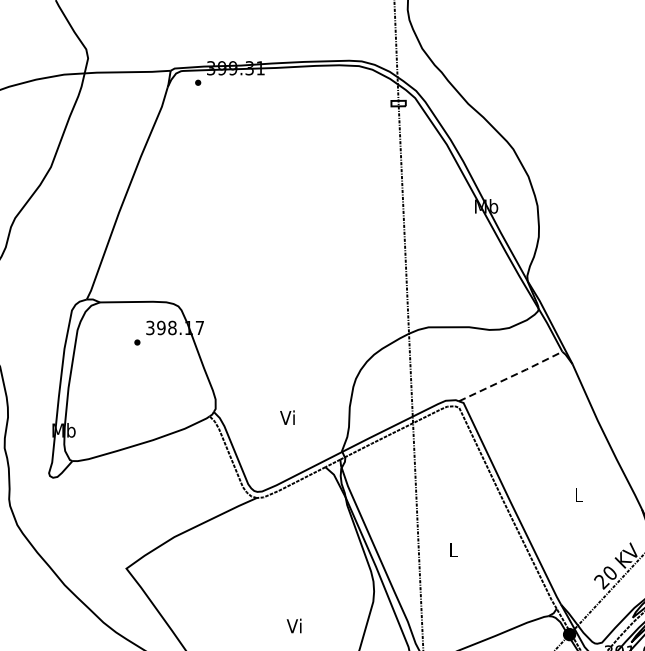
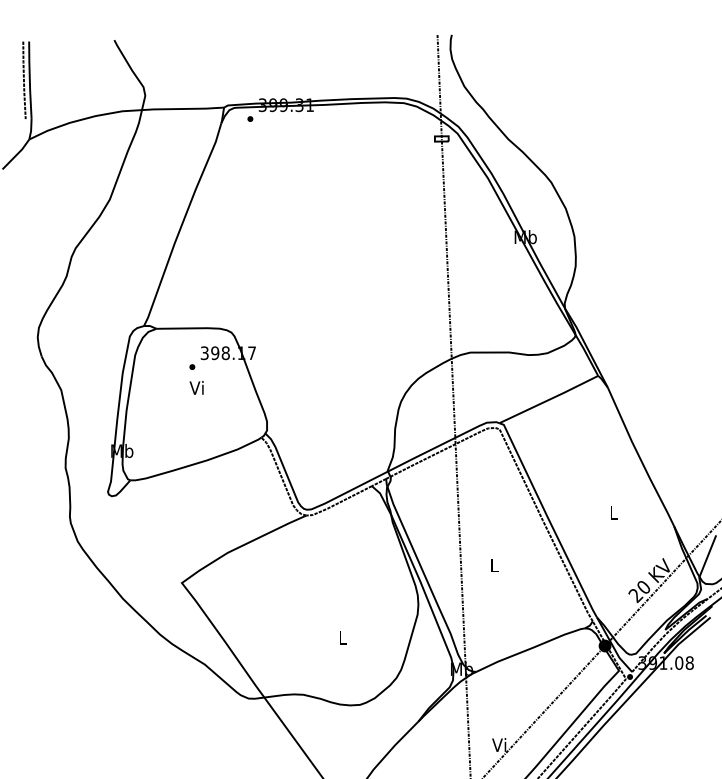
line: (511, 376) -> (549, 399), dashed -> solid
text: (287, 417) -> (196, 387), moved
text: (294, 625) -> (342, 637), Vi -> L

